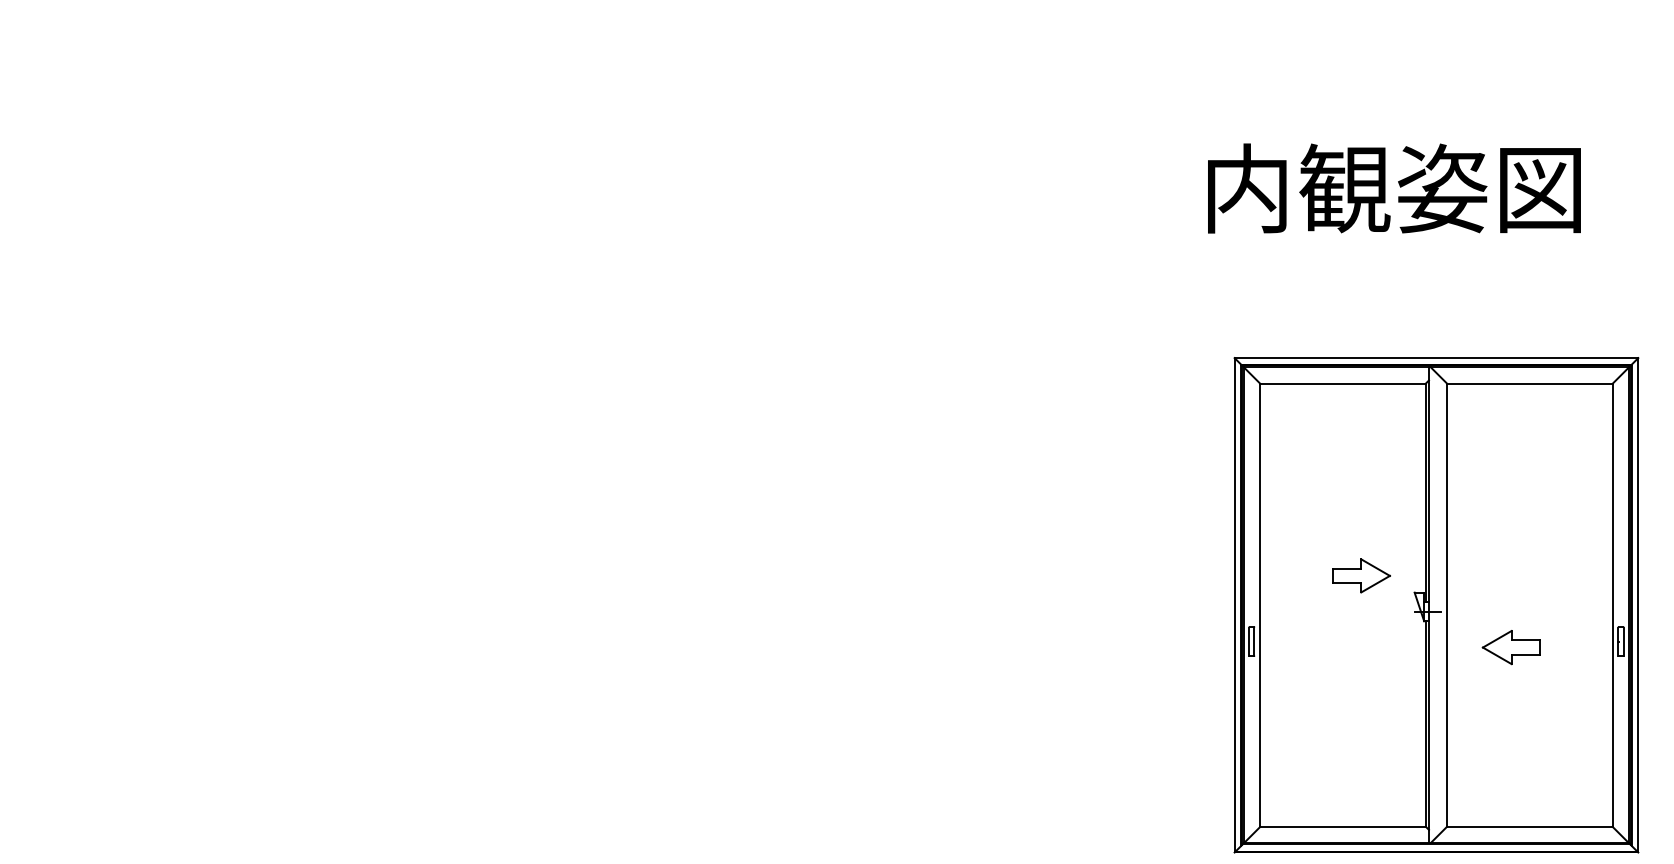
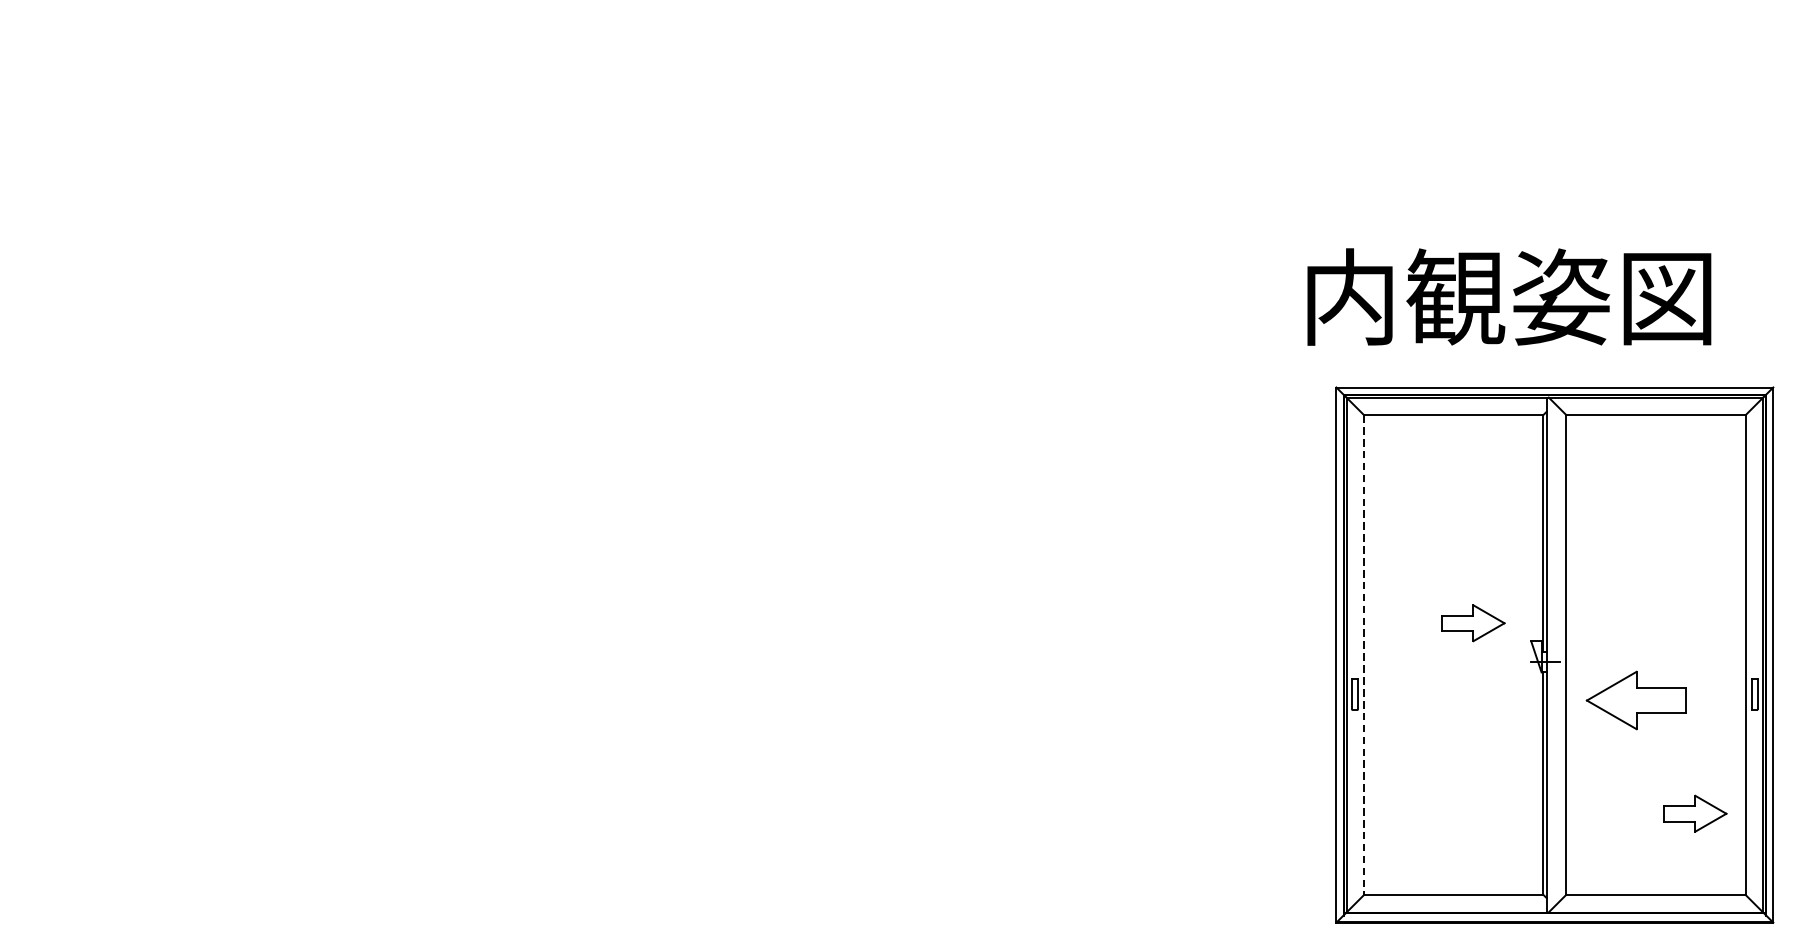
text: (1394, 188) -> (1509, 297), moved
line: (1260, 605) -> (1364, 655), solid -> dashed
part: (1510, 647) -> (1634, 700), size x1.6
part: (1566, 751) -> (1695, 813), added

